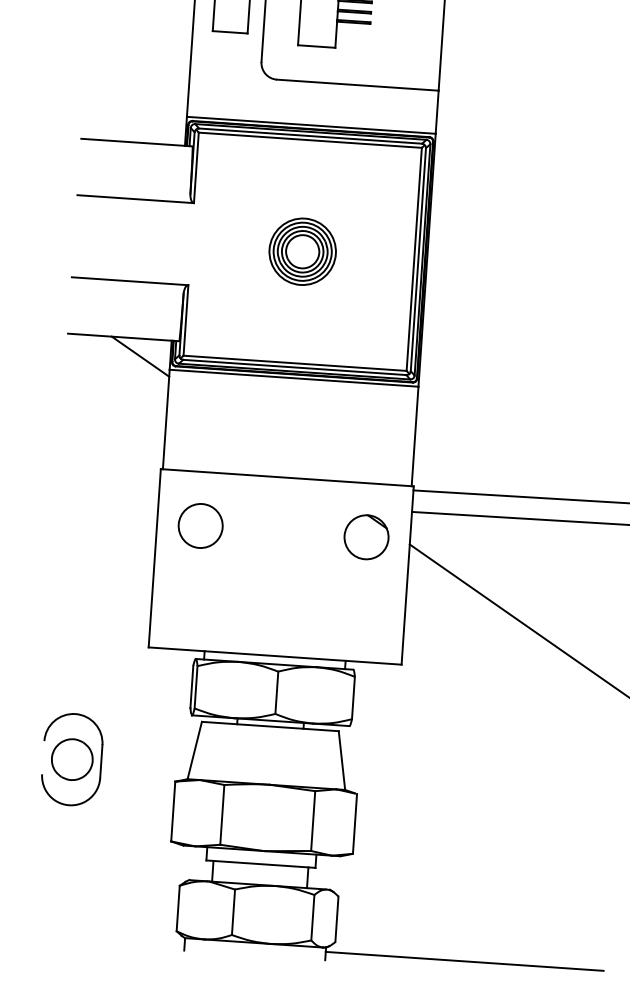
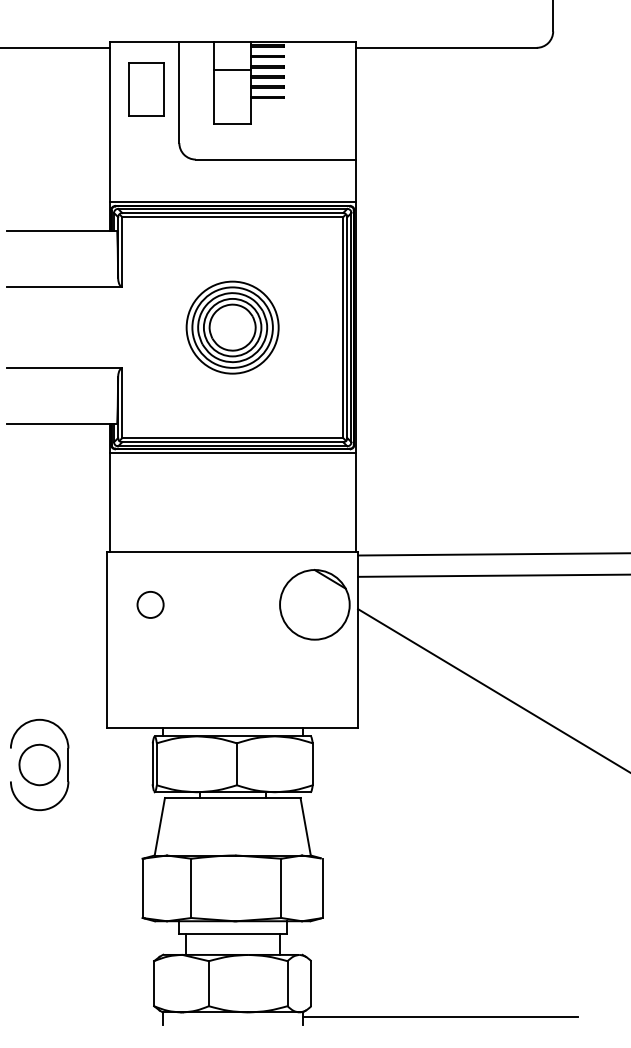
part: (302, 251) -> (232, 327), size x1.4
line: (140, 356) -> (79, 441), removed
circle: (200, 525) -> (150, 604), size x0.6
part: (366, 536) -> (314, 604), size x1.6
part: (72, 759) -> (39, 764), moved

